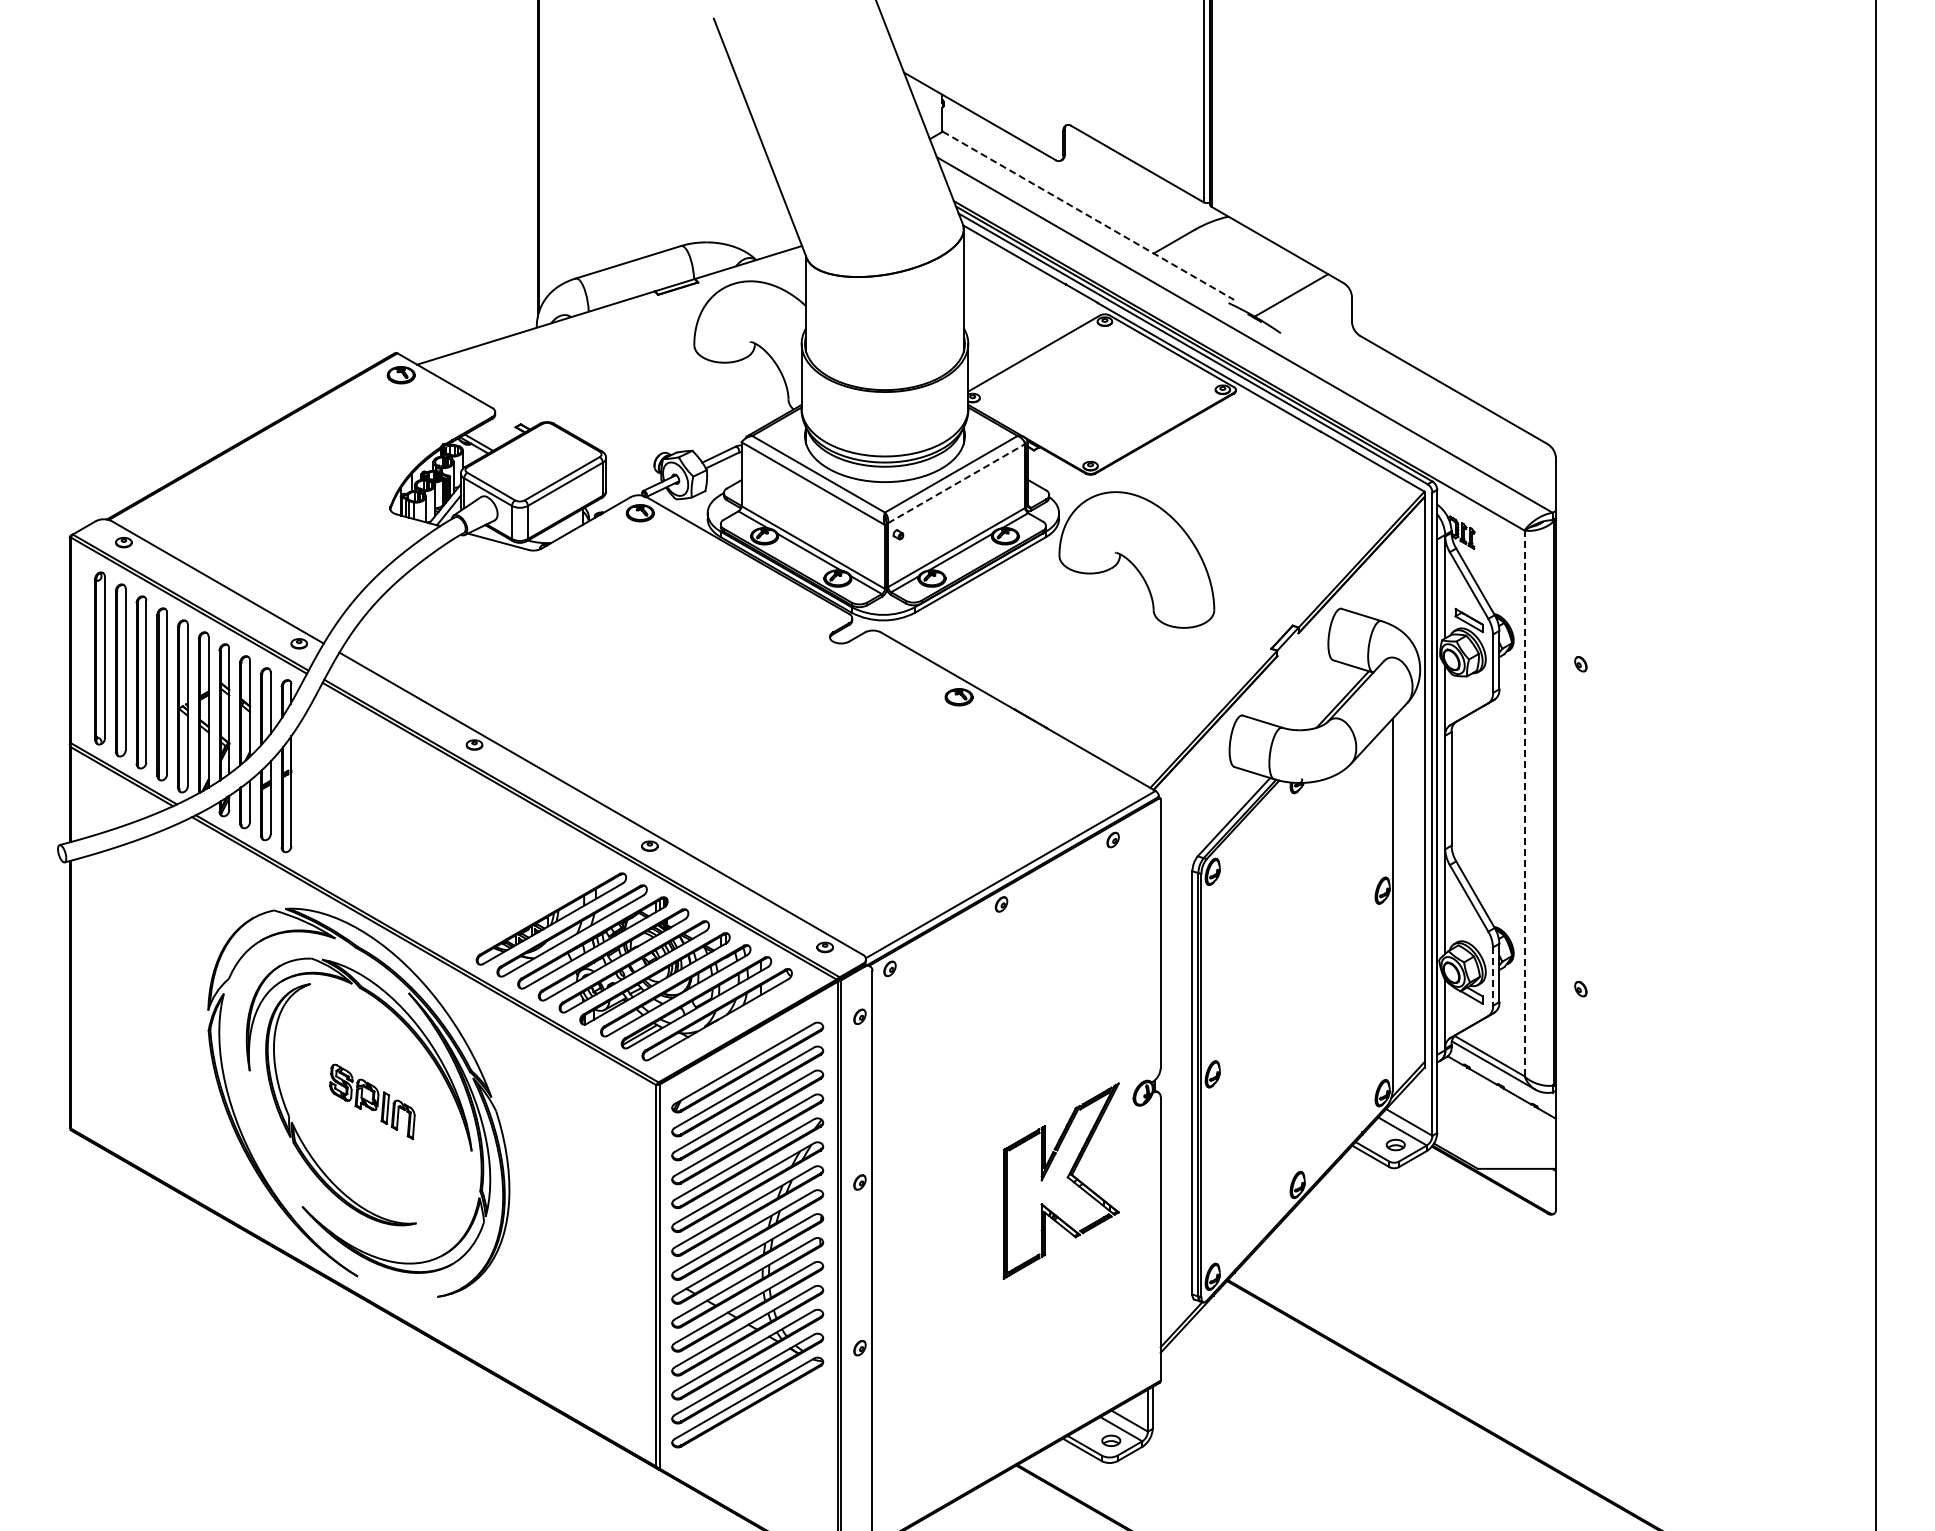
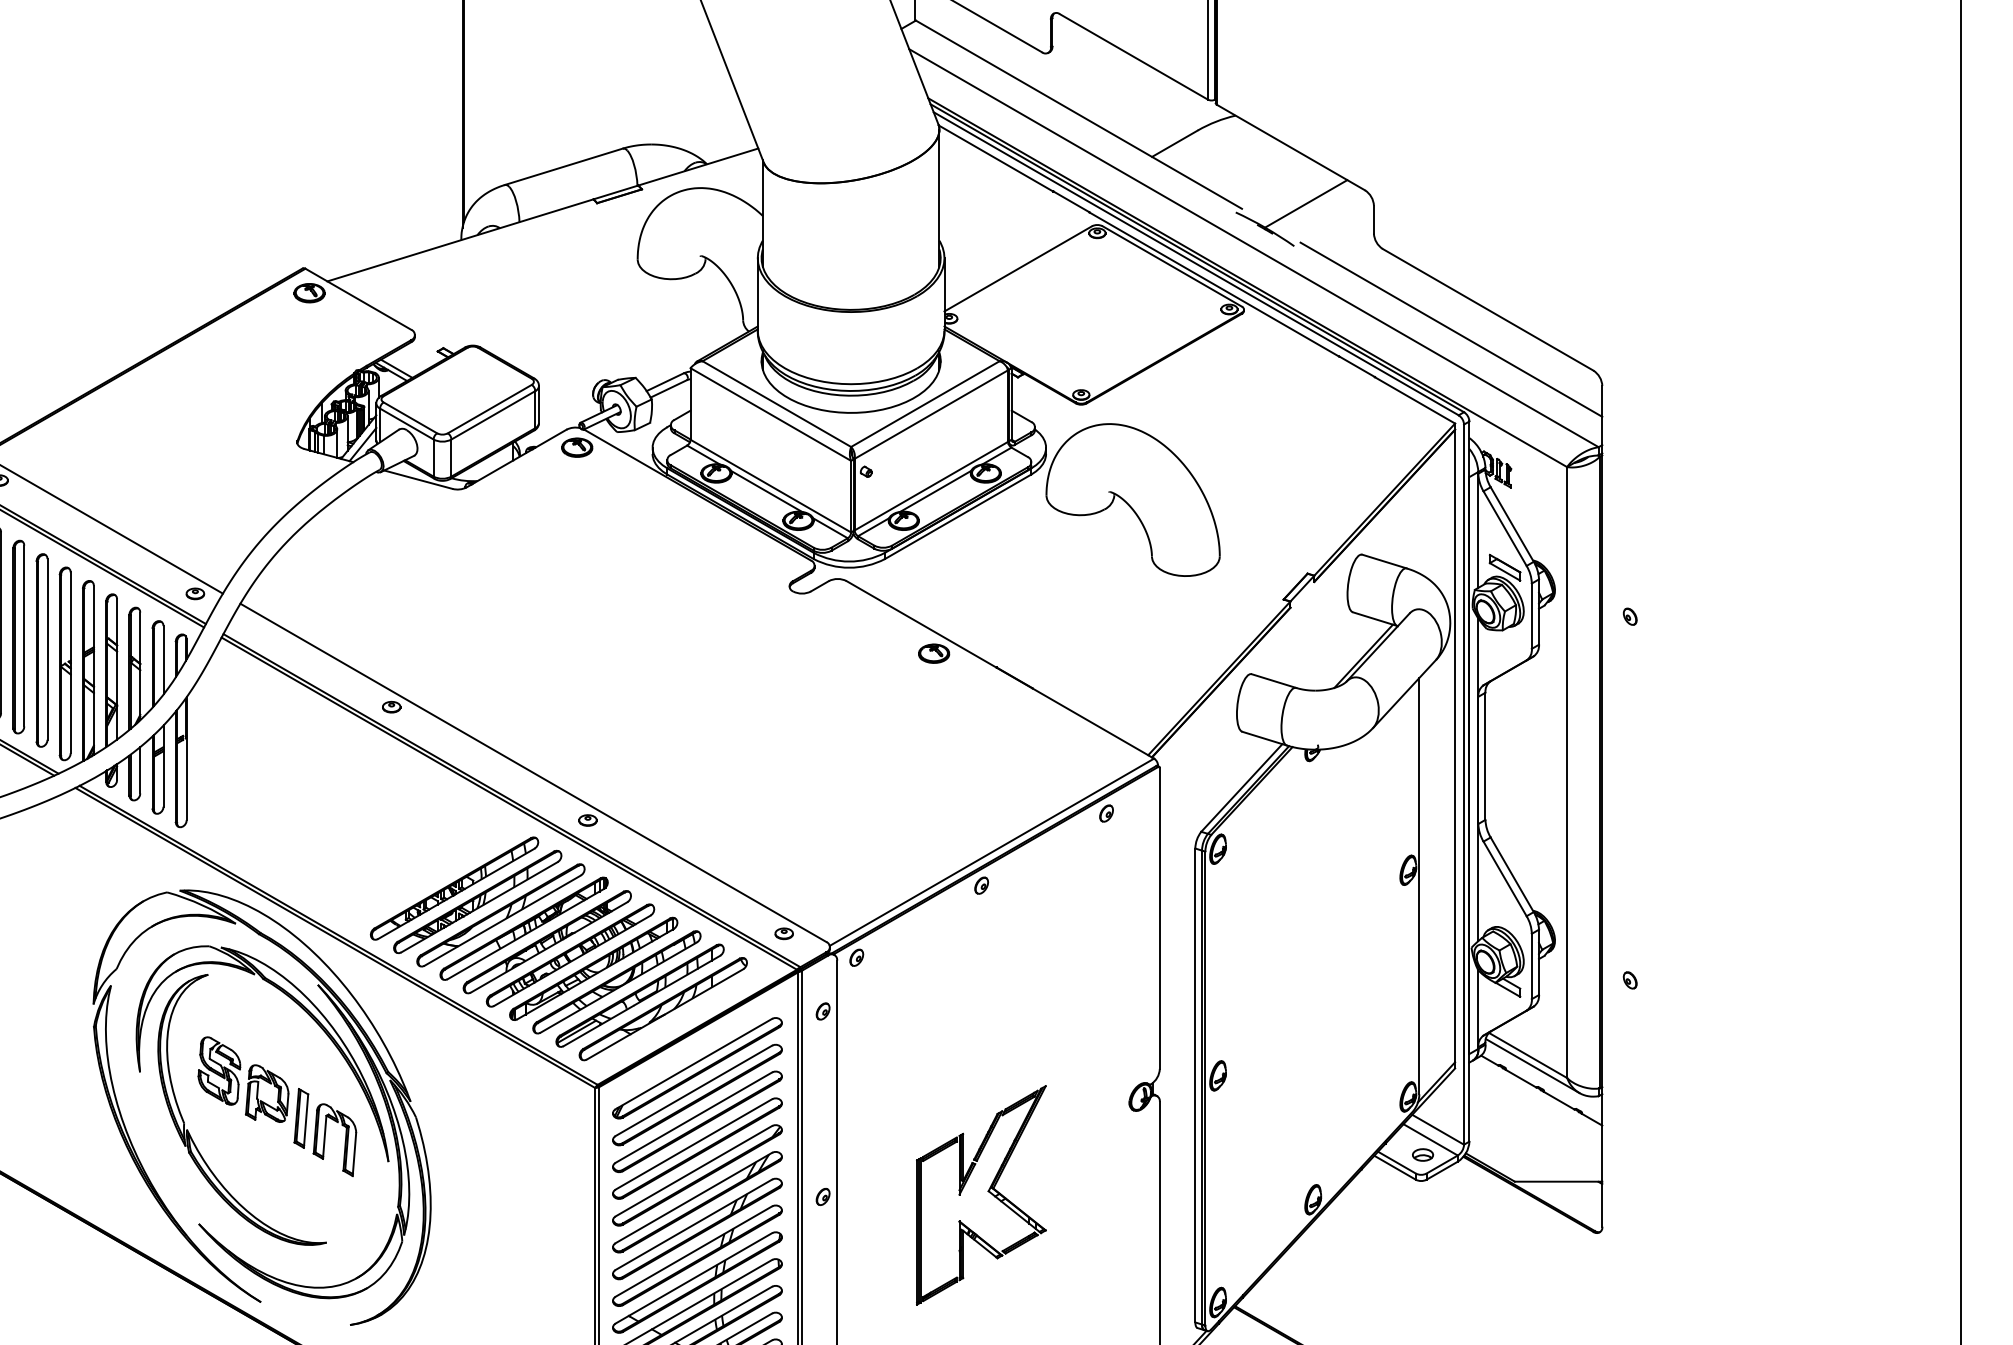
line: (1088, 216) -> (1078, 115), dashed -> solid
line: (1420, 407) -> (1450, 329), added
line: (957, 483) -> (932, 414), dashed -> solid
line: (1524, 803) -> (1567, 772), dashed -> solid
part: (530, 906) -> (454, 887), added
line: (1493, 977) -> (1532, 967), dashed -> solid
part: (372, 1101) -> (277, 1106), size x1.67
part: (1060, 1180) -> (980, 1194), moved

